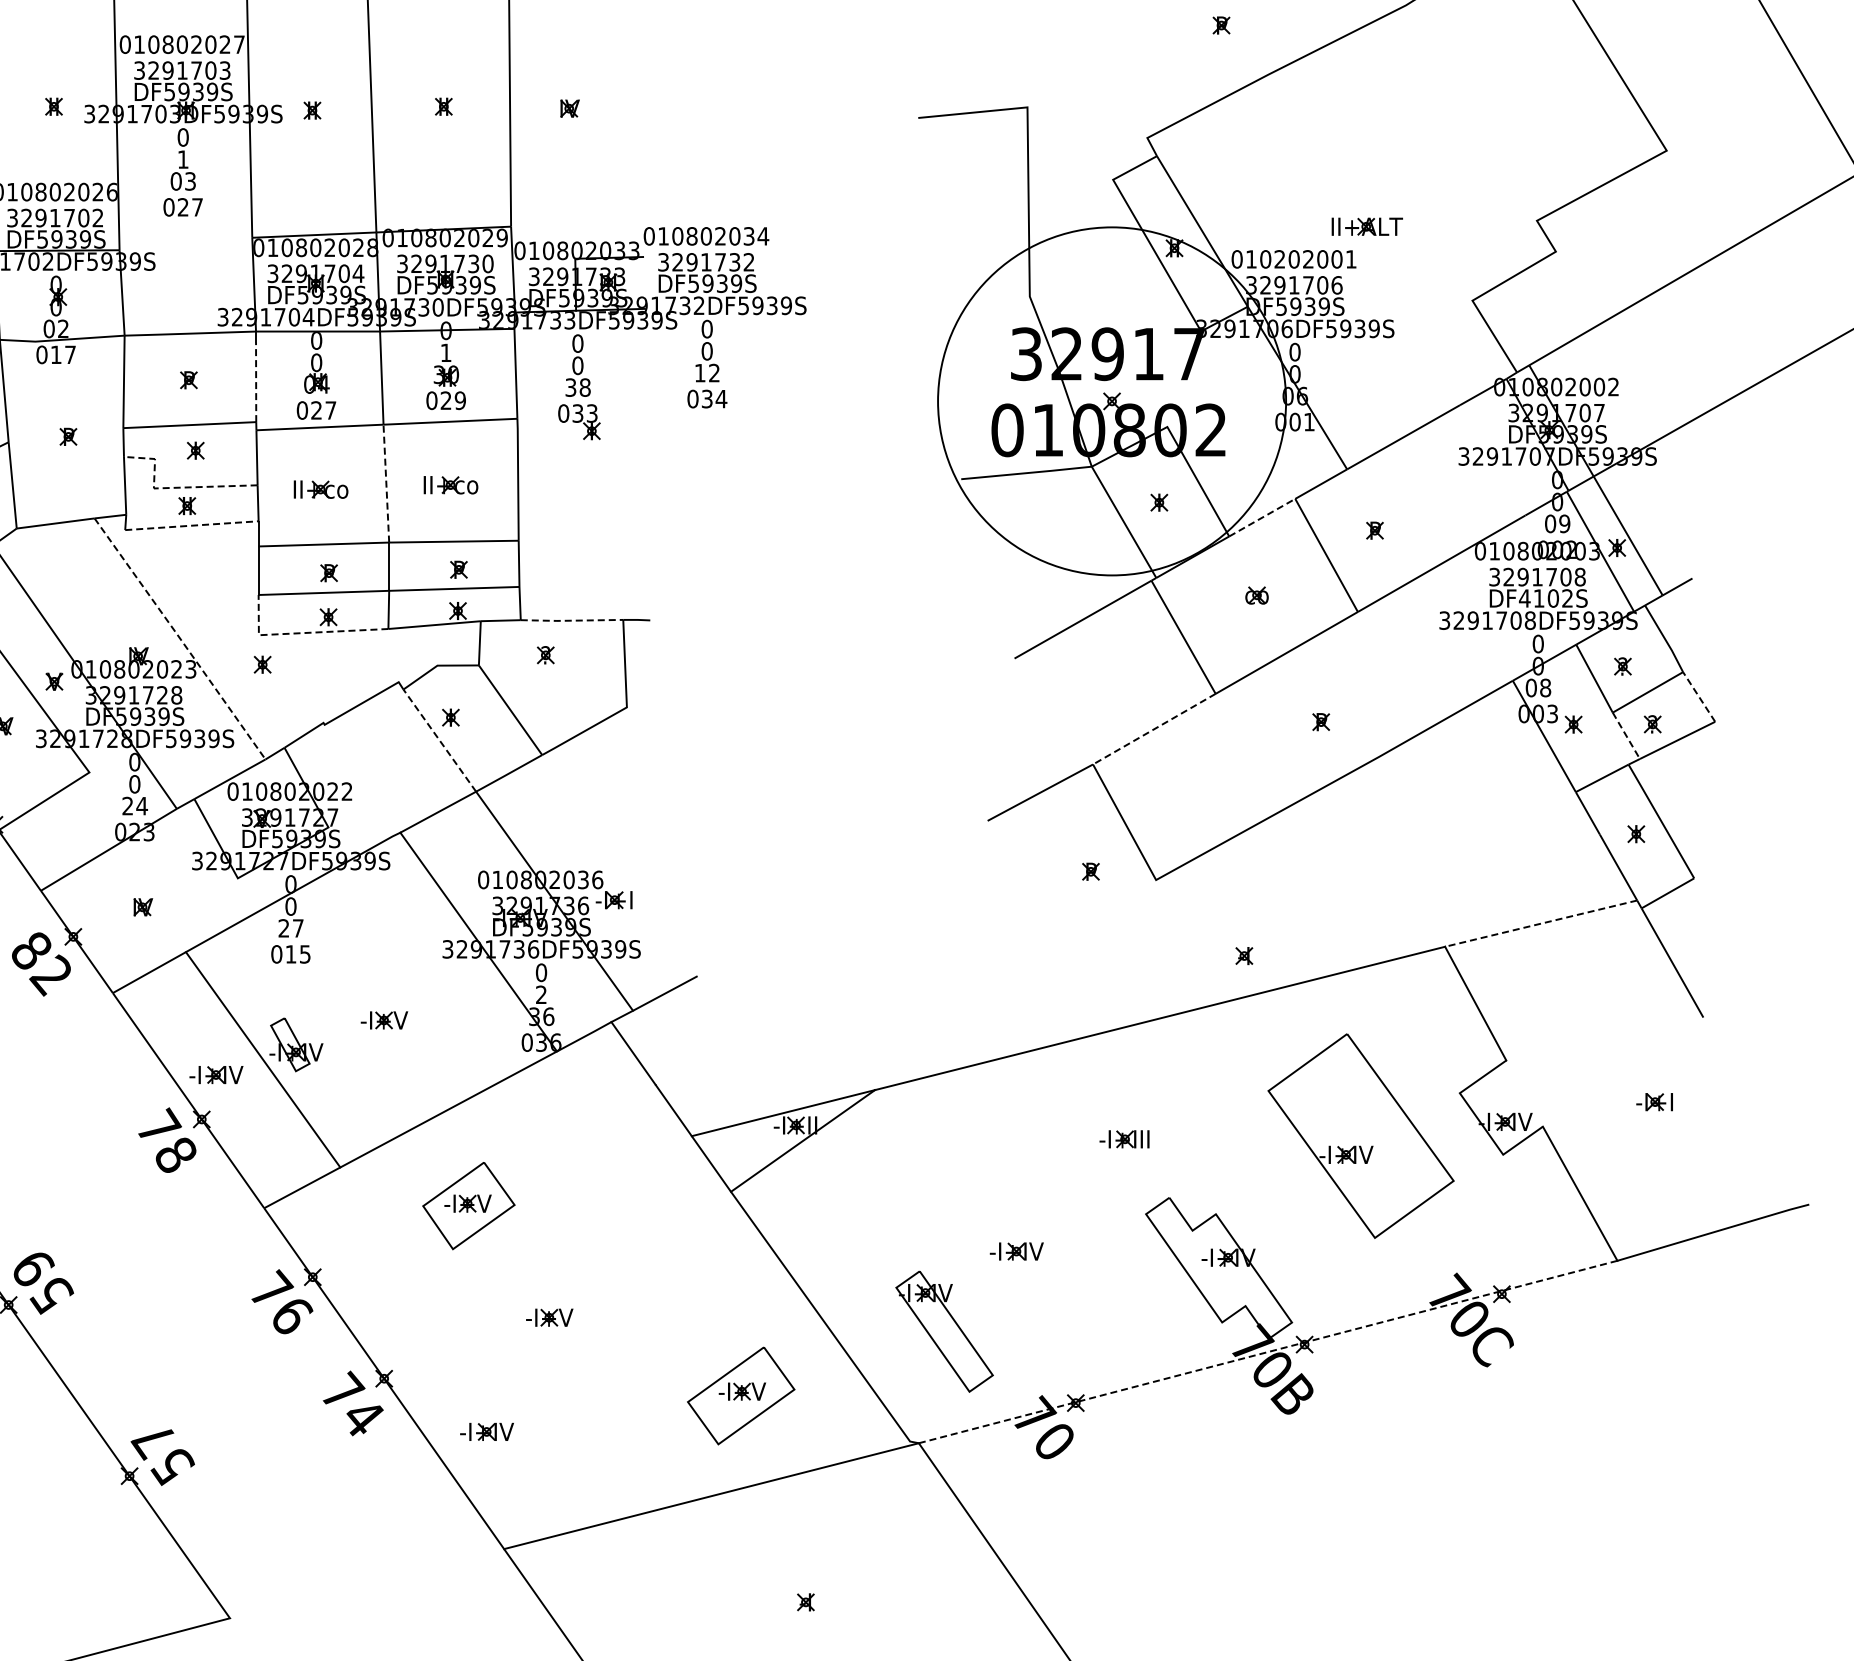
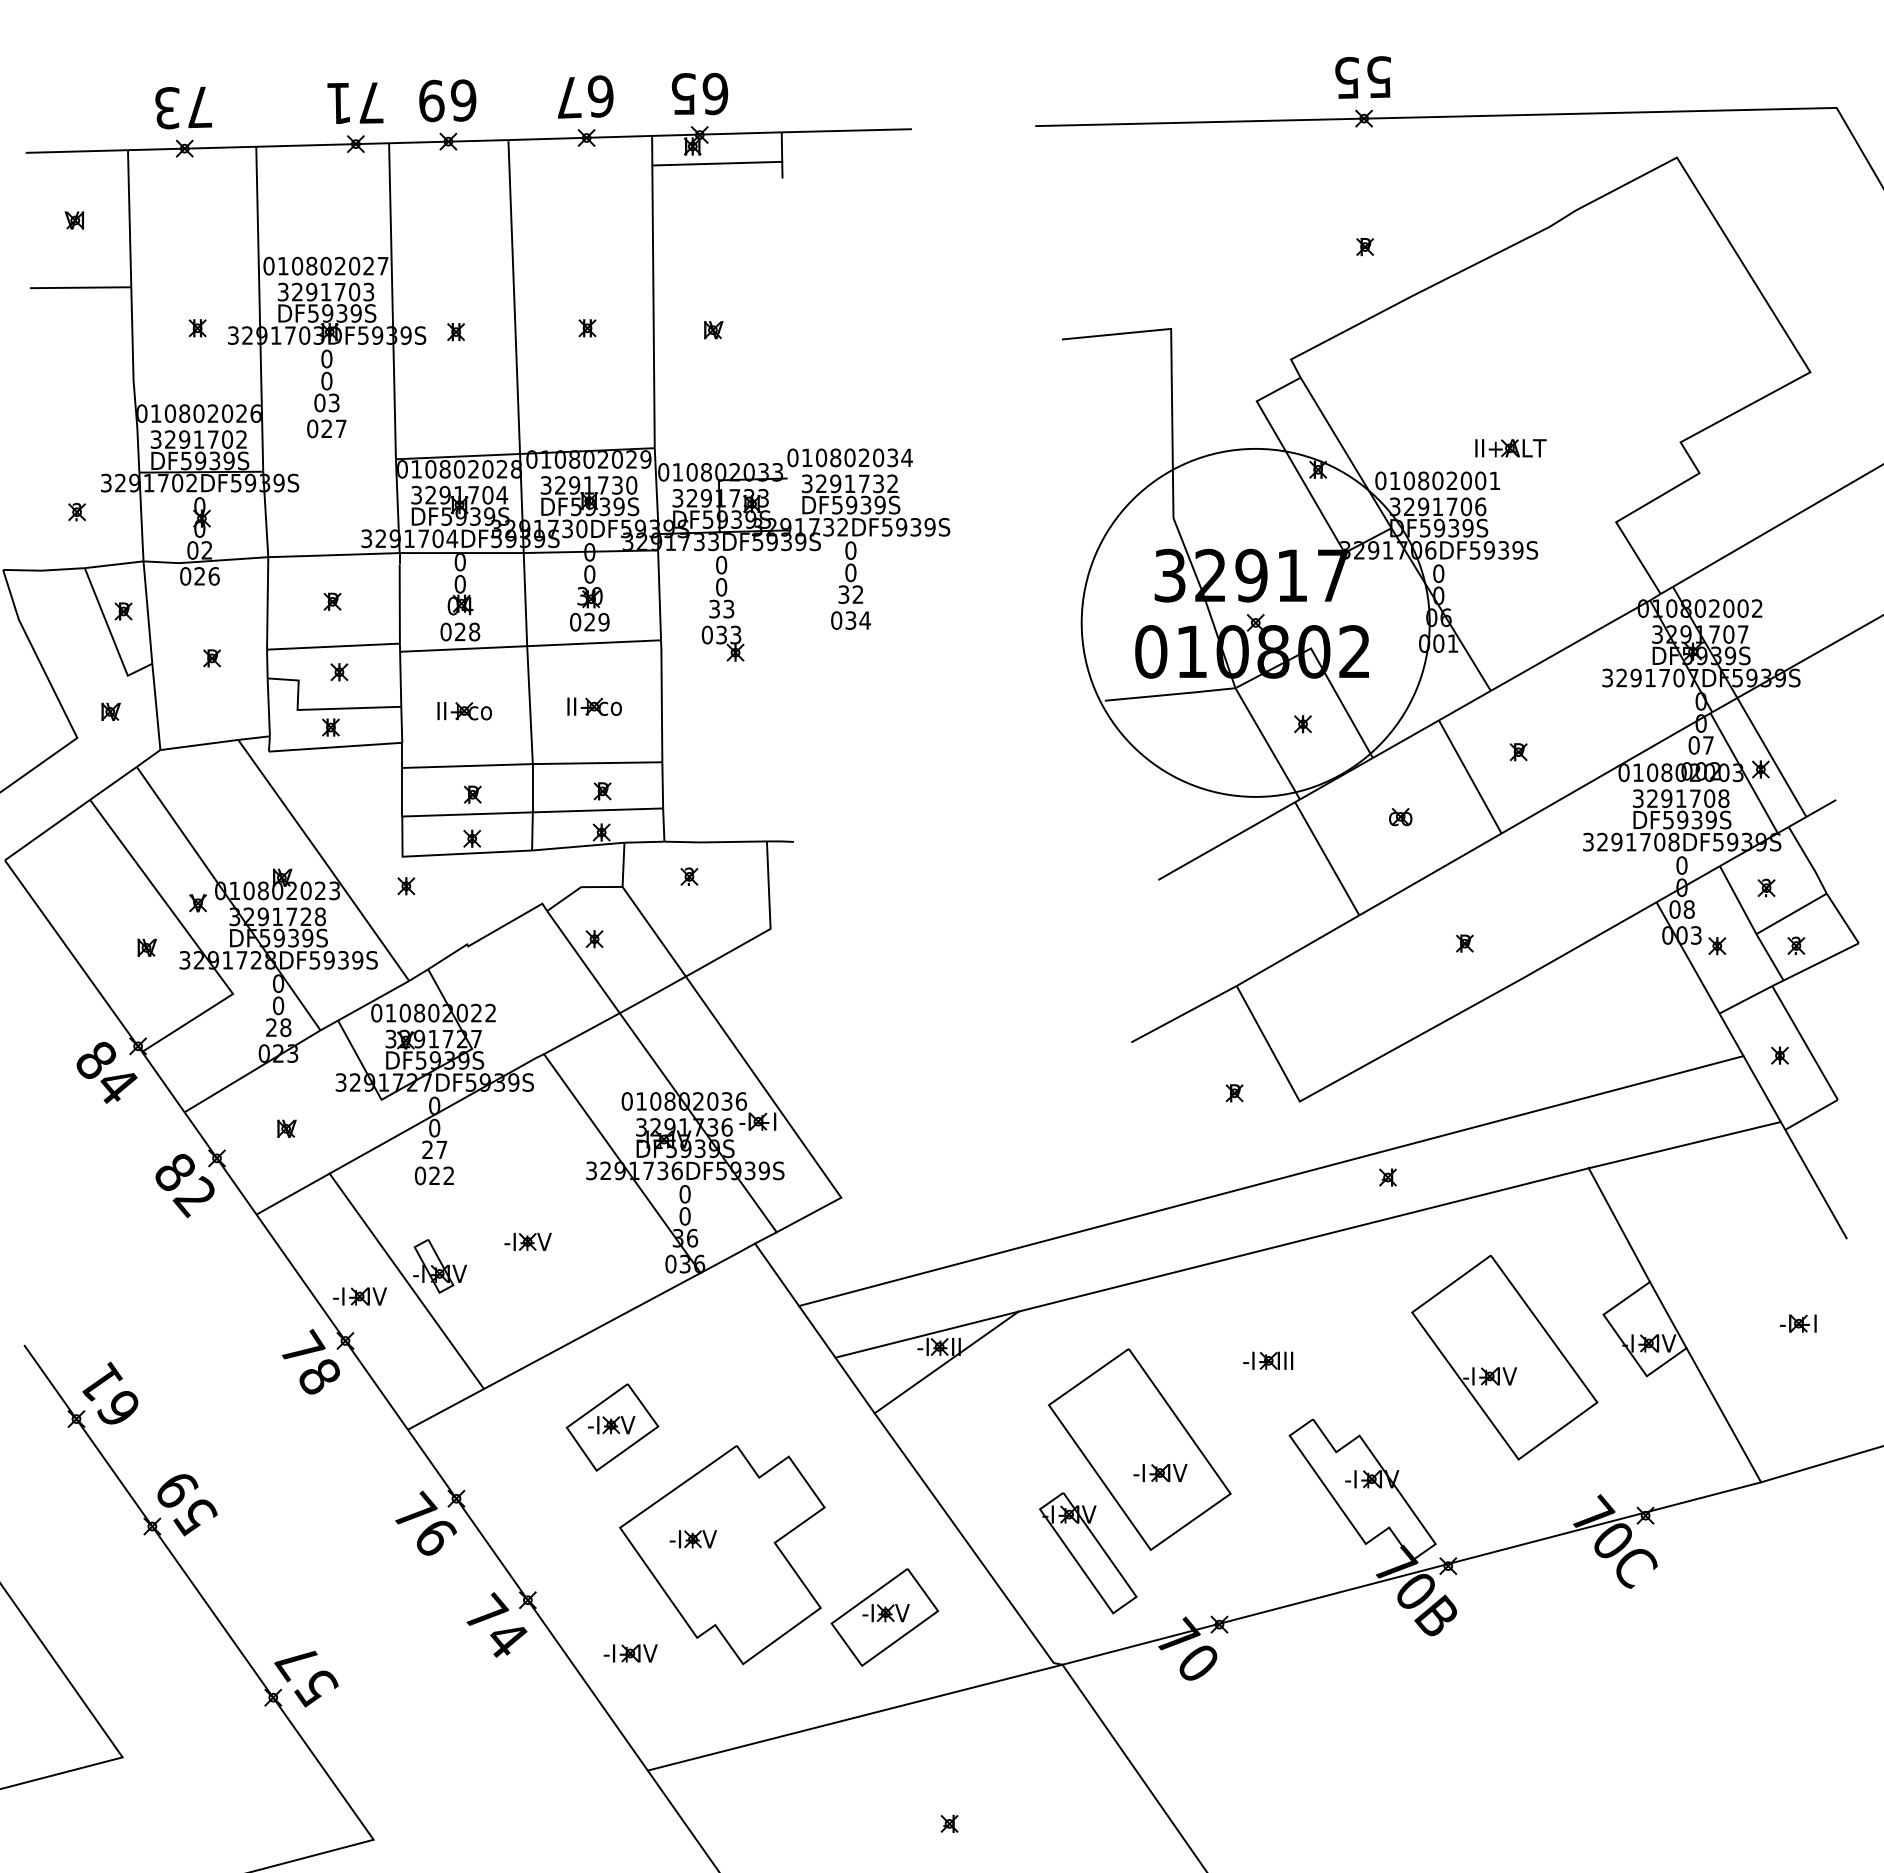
text: (182, 158) -> (326, 380), 1 -> 0
text: (1279, 258) -> (1423, 480), 010202001 -> 010802001
text: (445, 352) -> (589, 574), 1 -> 0
text: (62, 354) -> (206, 576), 017 -> 026
text: (699, 372) -> (843, 594), 12 -> 32
line: (255, 381) -> (399, 603), dashed -> solid
text: (584, 386) -> (728, 608), 38 -> 33
text: (330, 409) -> (474, 631), 027 -> 028
line: (386, 482) -> (530, 704), dashed -> solid
line: (173, 487) -> (317, 709), dashed -> solid
line: (1261, 517) -> (1405, 739), dashed -> solid
text: (1563, 523) -> (1707, 745), 09 -> 07
line: (191, 525) -> (335, 747), dashed -> solid
text: (1545, 597) -> (1689, 819), DF4102S -> DF5939S
line: (571, 620) -> (715, 842), dashed -> solid
line: (302, 632) -> (446, 854), dashed -> solid
line: (179, 637) -> (323, 859), dashed -> solid
line: (1698, 696) -> (1842, 918), dashed -> solid
line: (1154, 728) -> (1298, 950), dashed -> solid
line: (1626, 735) -> (1770, 957), dashed -> solid
line: (439, 740) -> (583, 962), dashed -> solid
text: (141, 805) -> (285, 1027), 24 -> 28
line: (619, 864) -> (763, 1086), added
line: (1540, 923) -> (1684, 1145), dashed -> solid
text: (297, 953) -> (441, 1175), 015 -> 022
line: (1127, 959) -> (1271, 1181), added
text: (540, 994) -> (684, 1216), 2 -> 0
line: (1523, 1093) -> (1667, 1315), added
part: (995, 1227) -> (1139, 1449), added
part: (578, 1333) -> (722, 1555), added
line: (1268, 1351) -> (1412, 1573), dashed -> solid

